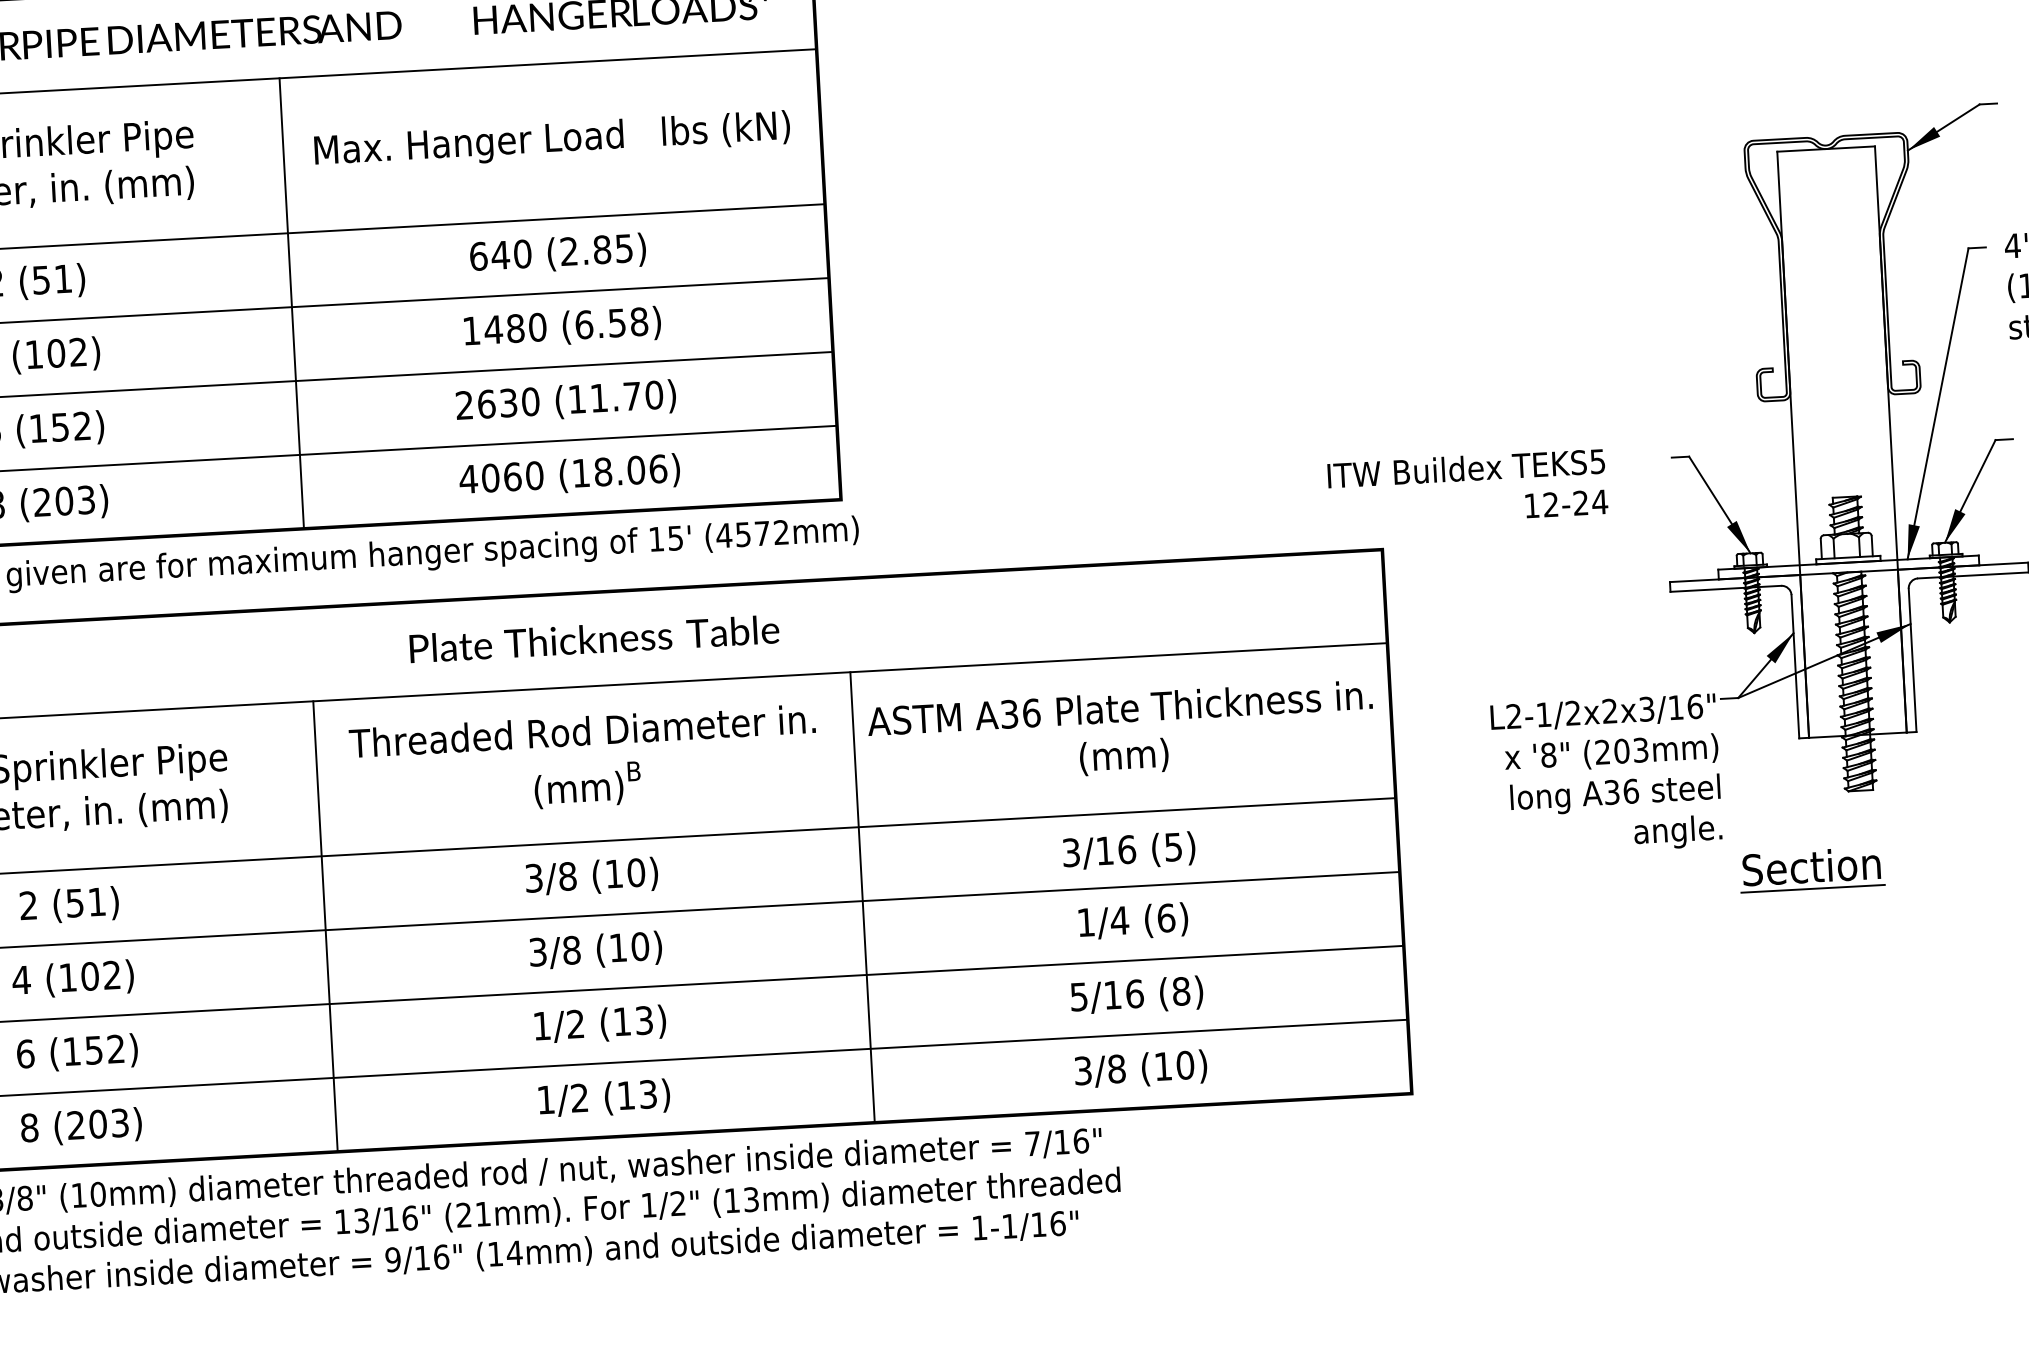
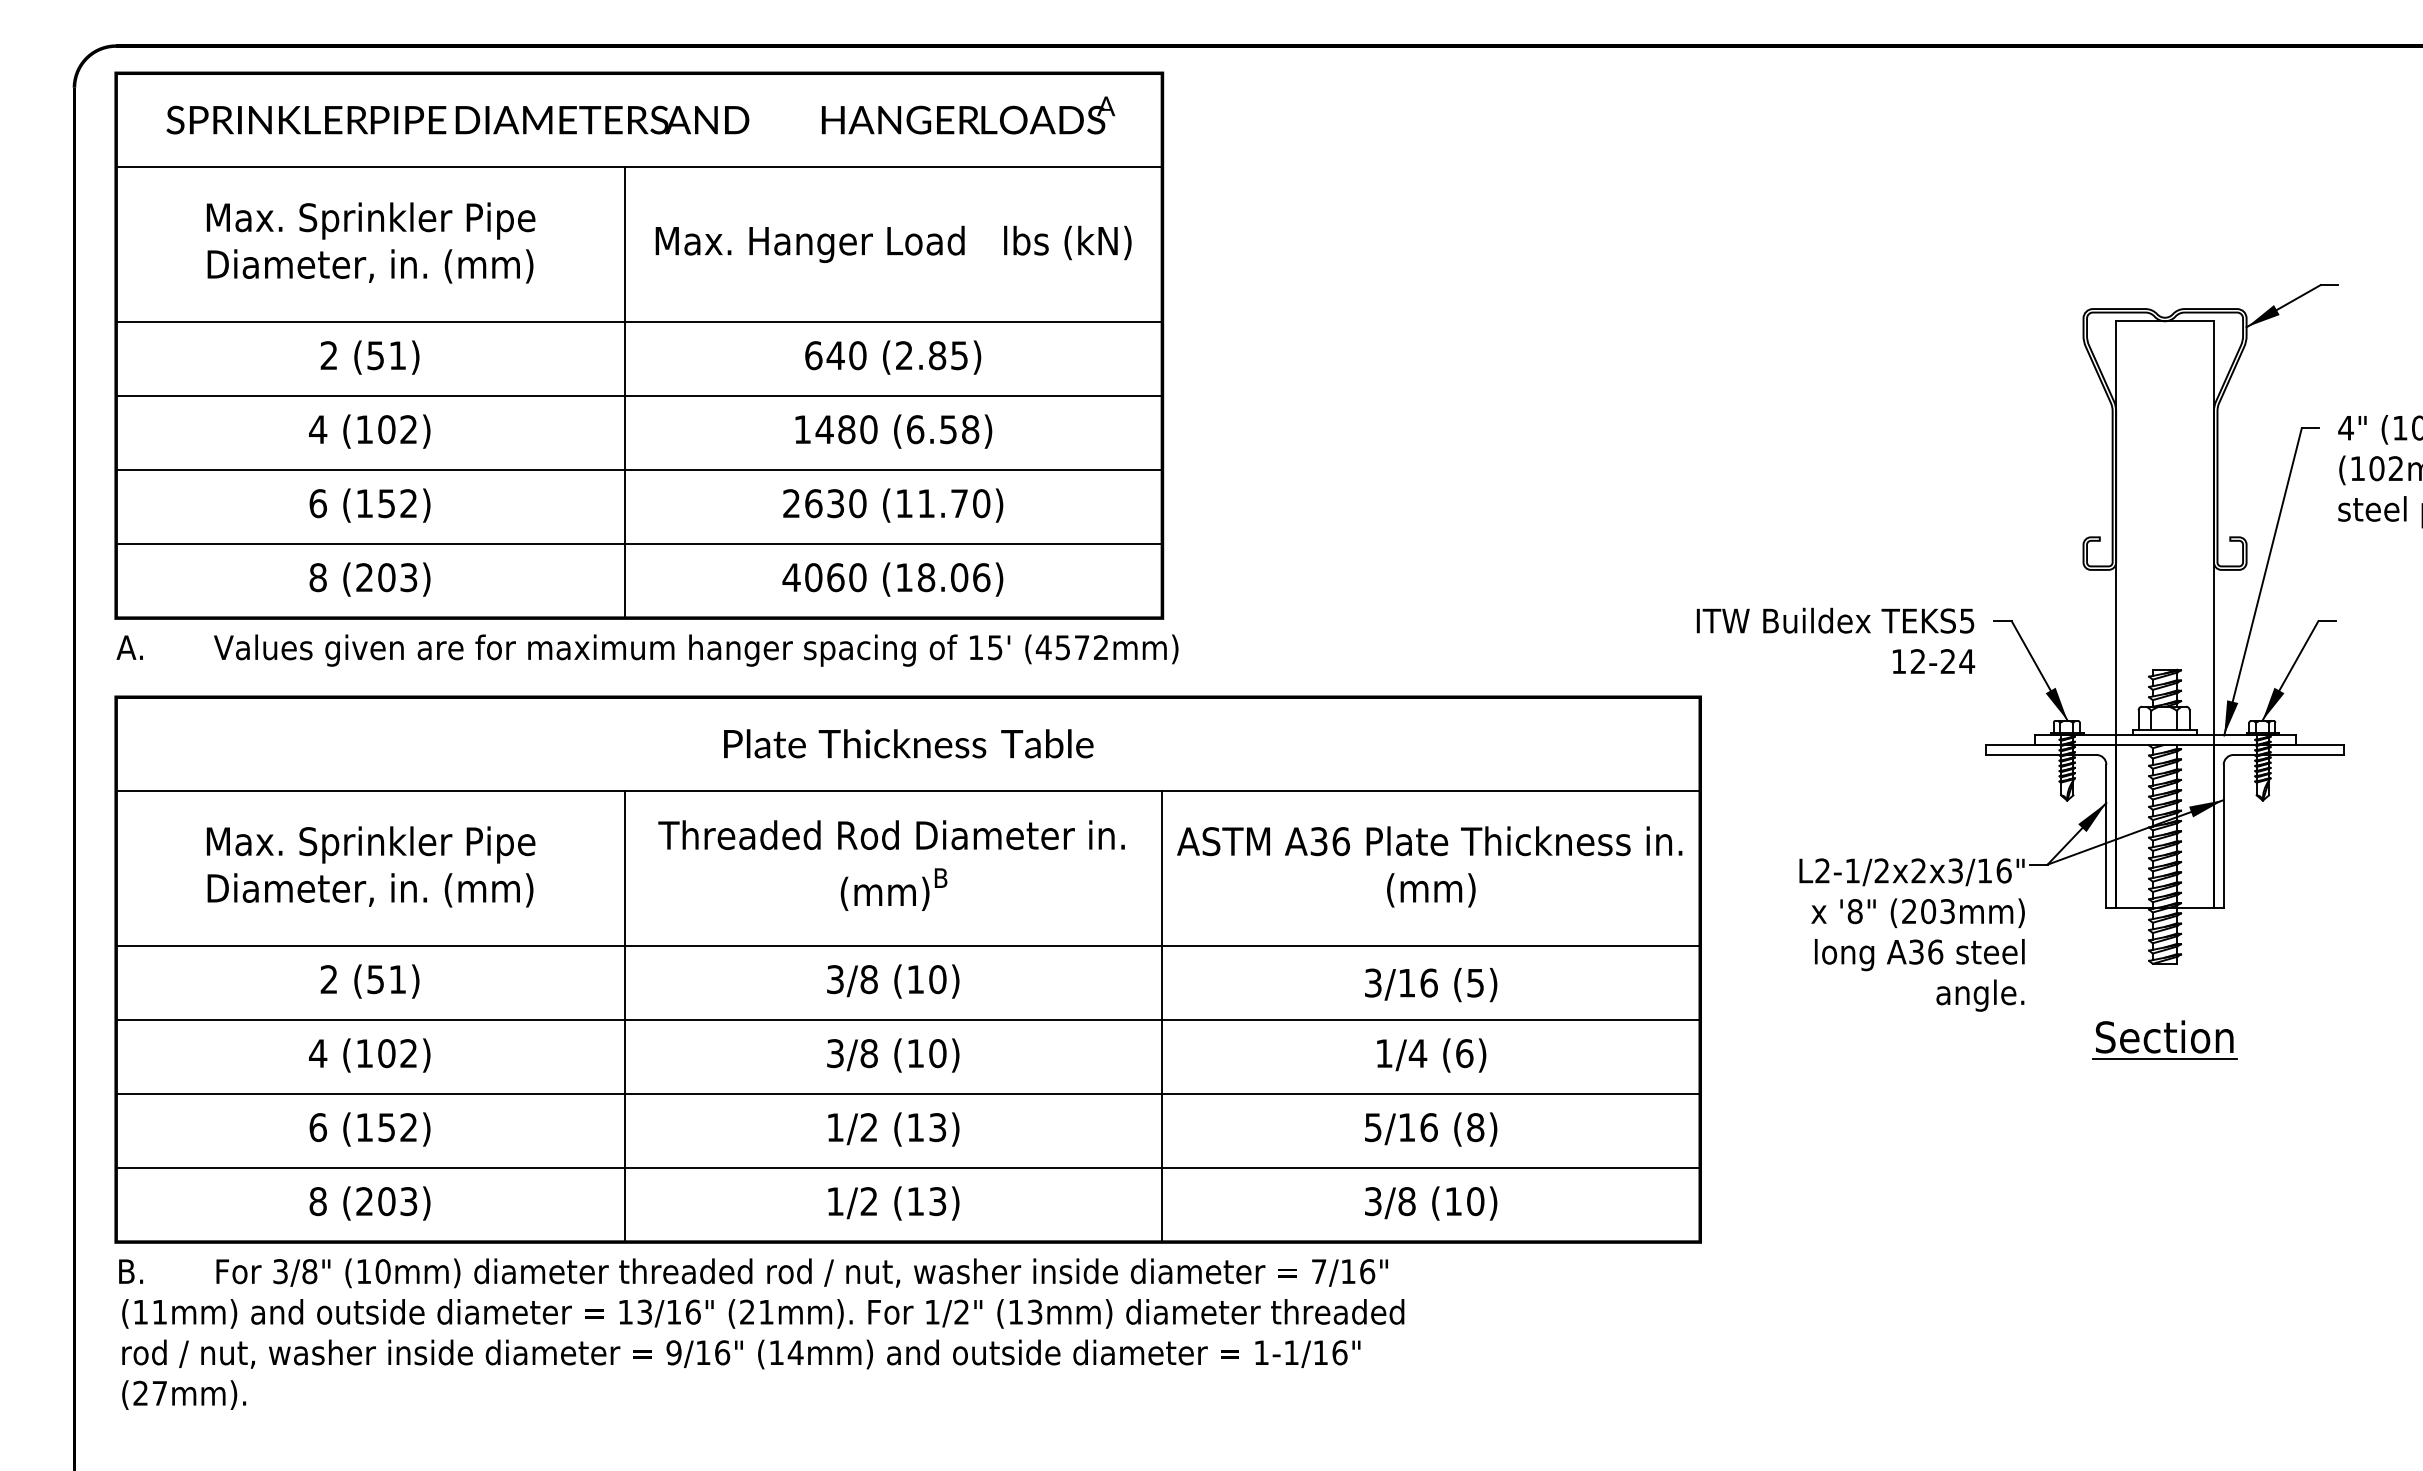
text: (1467, 488) -> (1835, 640), moved
part: (1811, 869) -> (2164, 1039), moved

